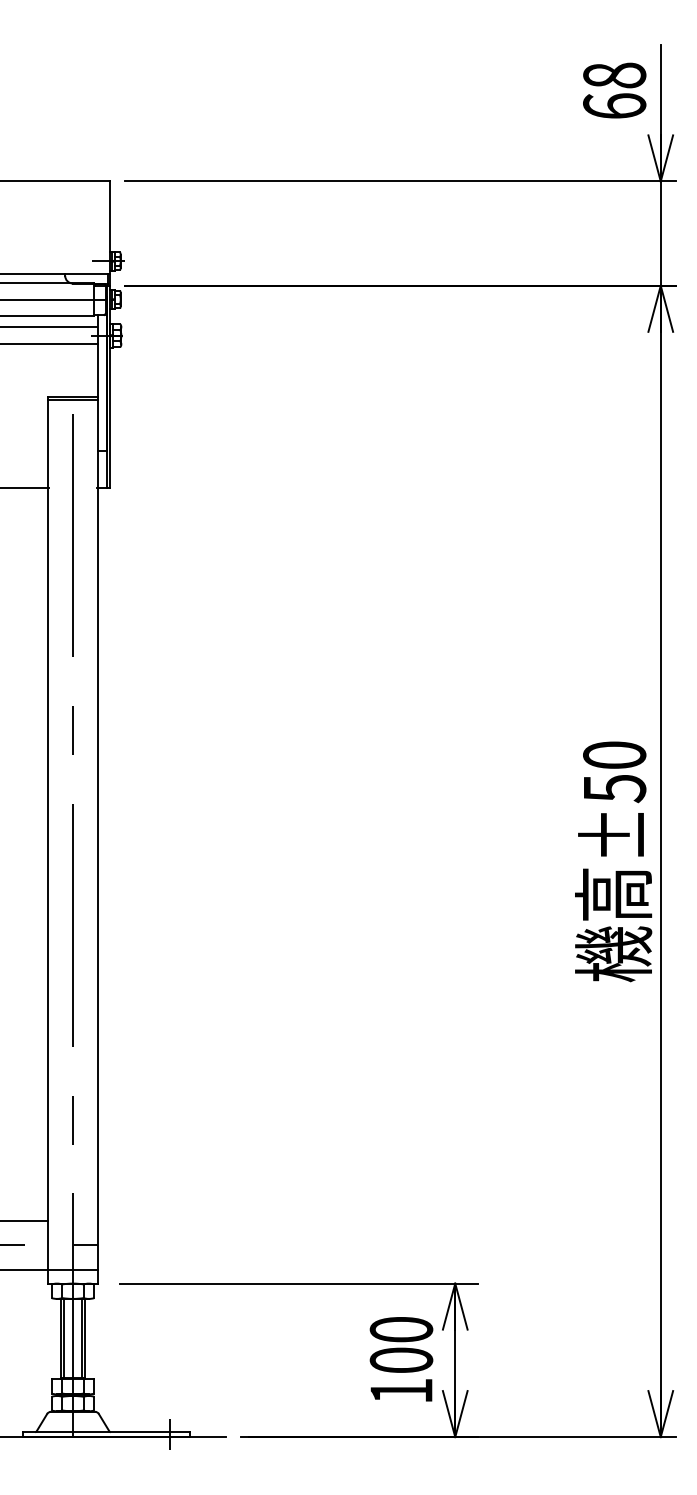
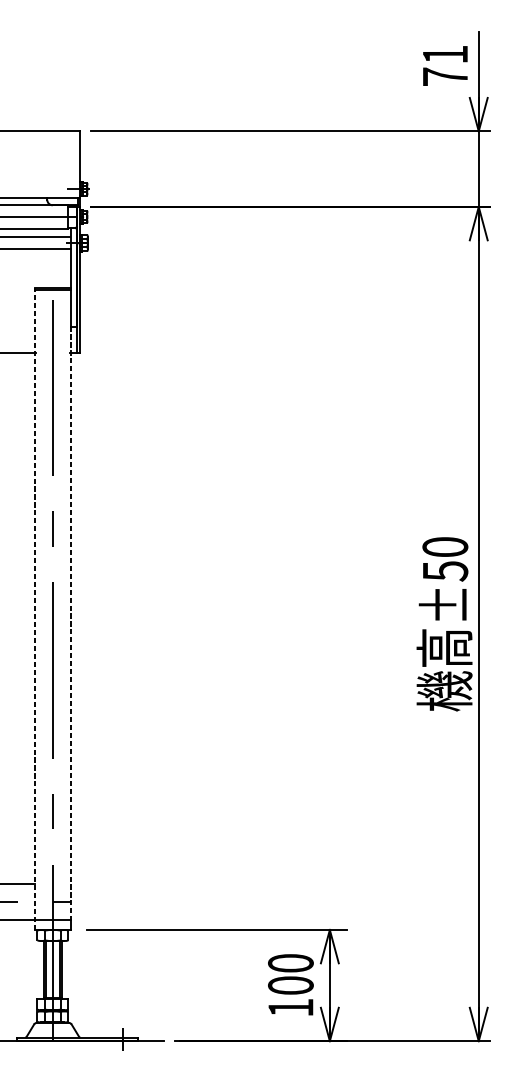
text: (614, 90) -> (445, 65), 68 -> 71
line: (48, 839) -> (35, 608), solid -> dashed
line: (97, 860) -> (70, 623), solid -> dashed

